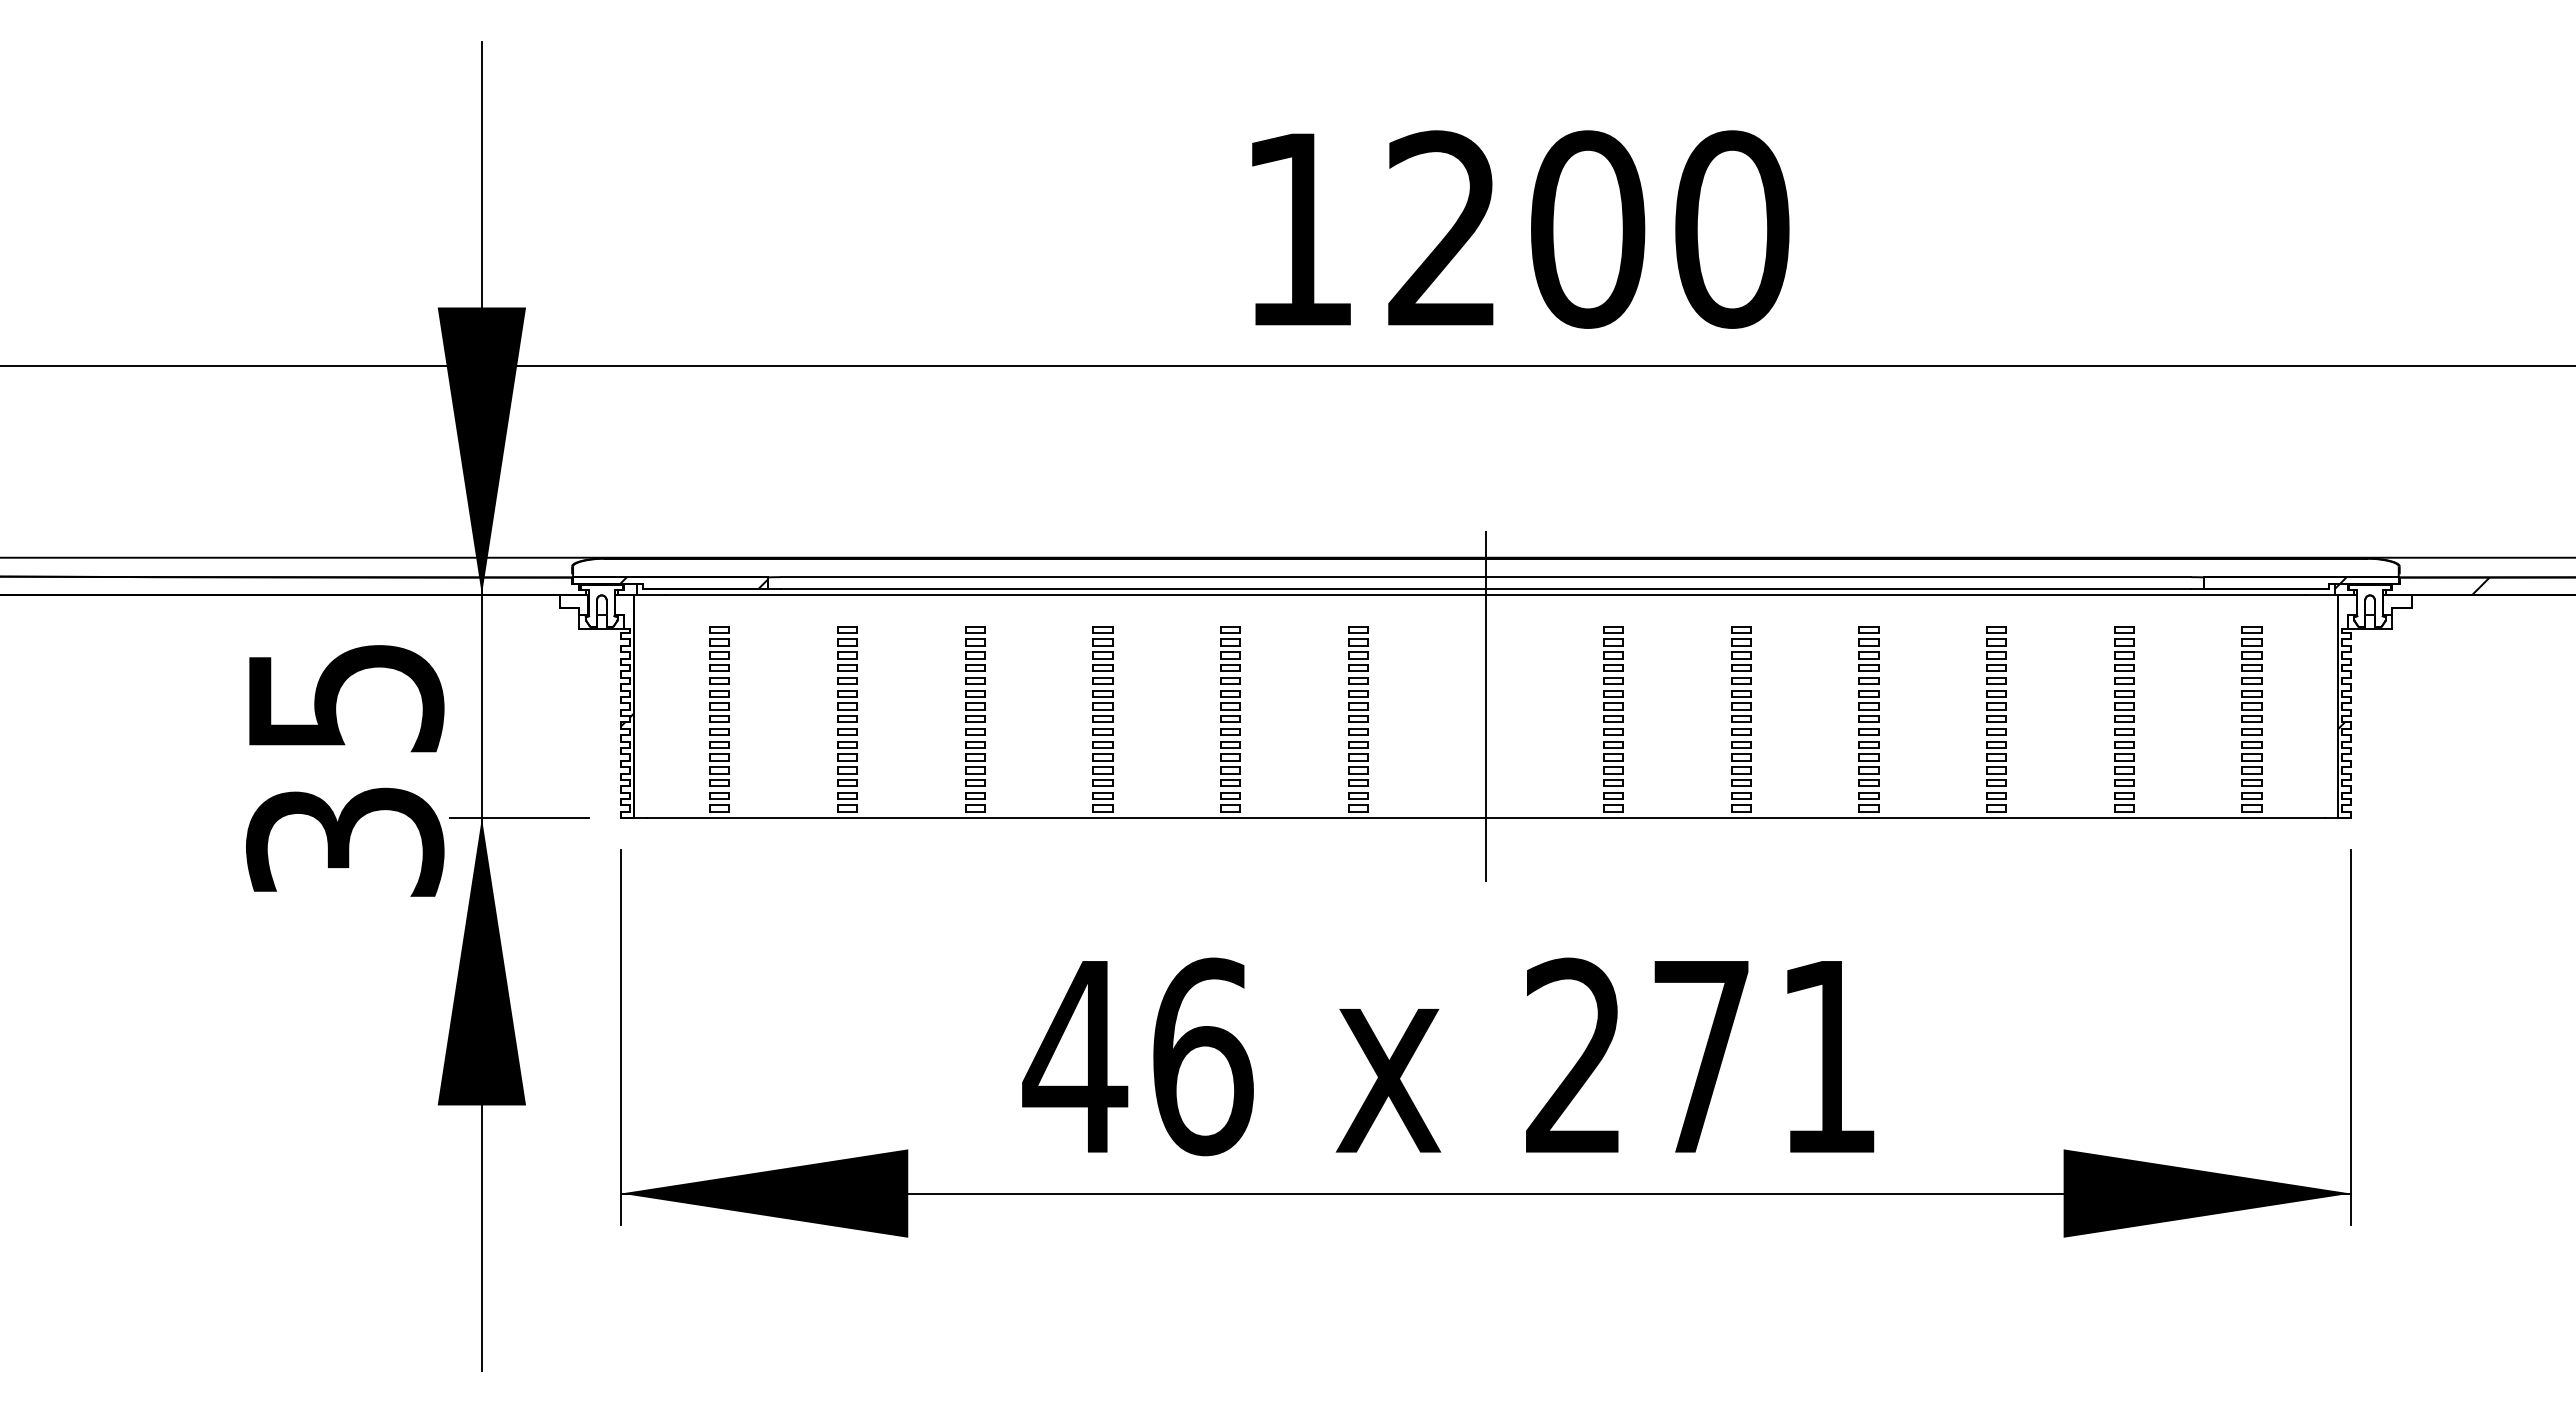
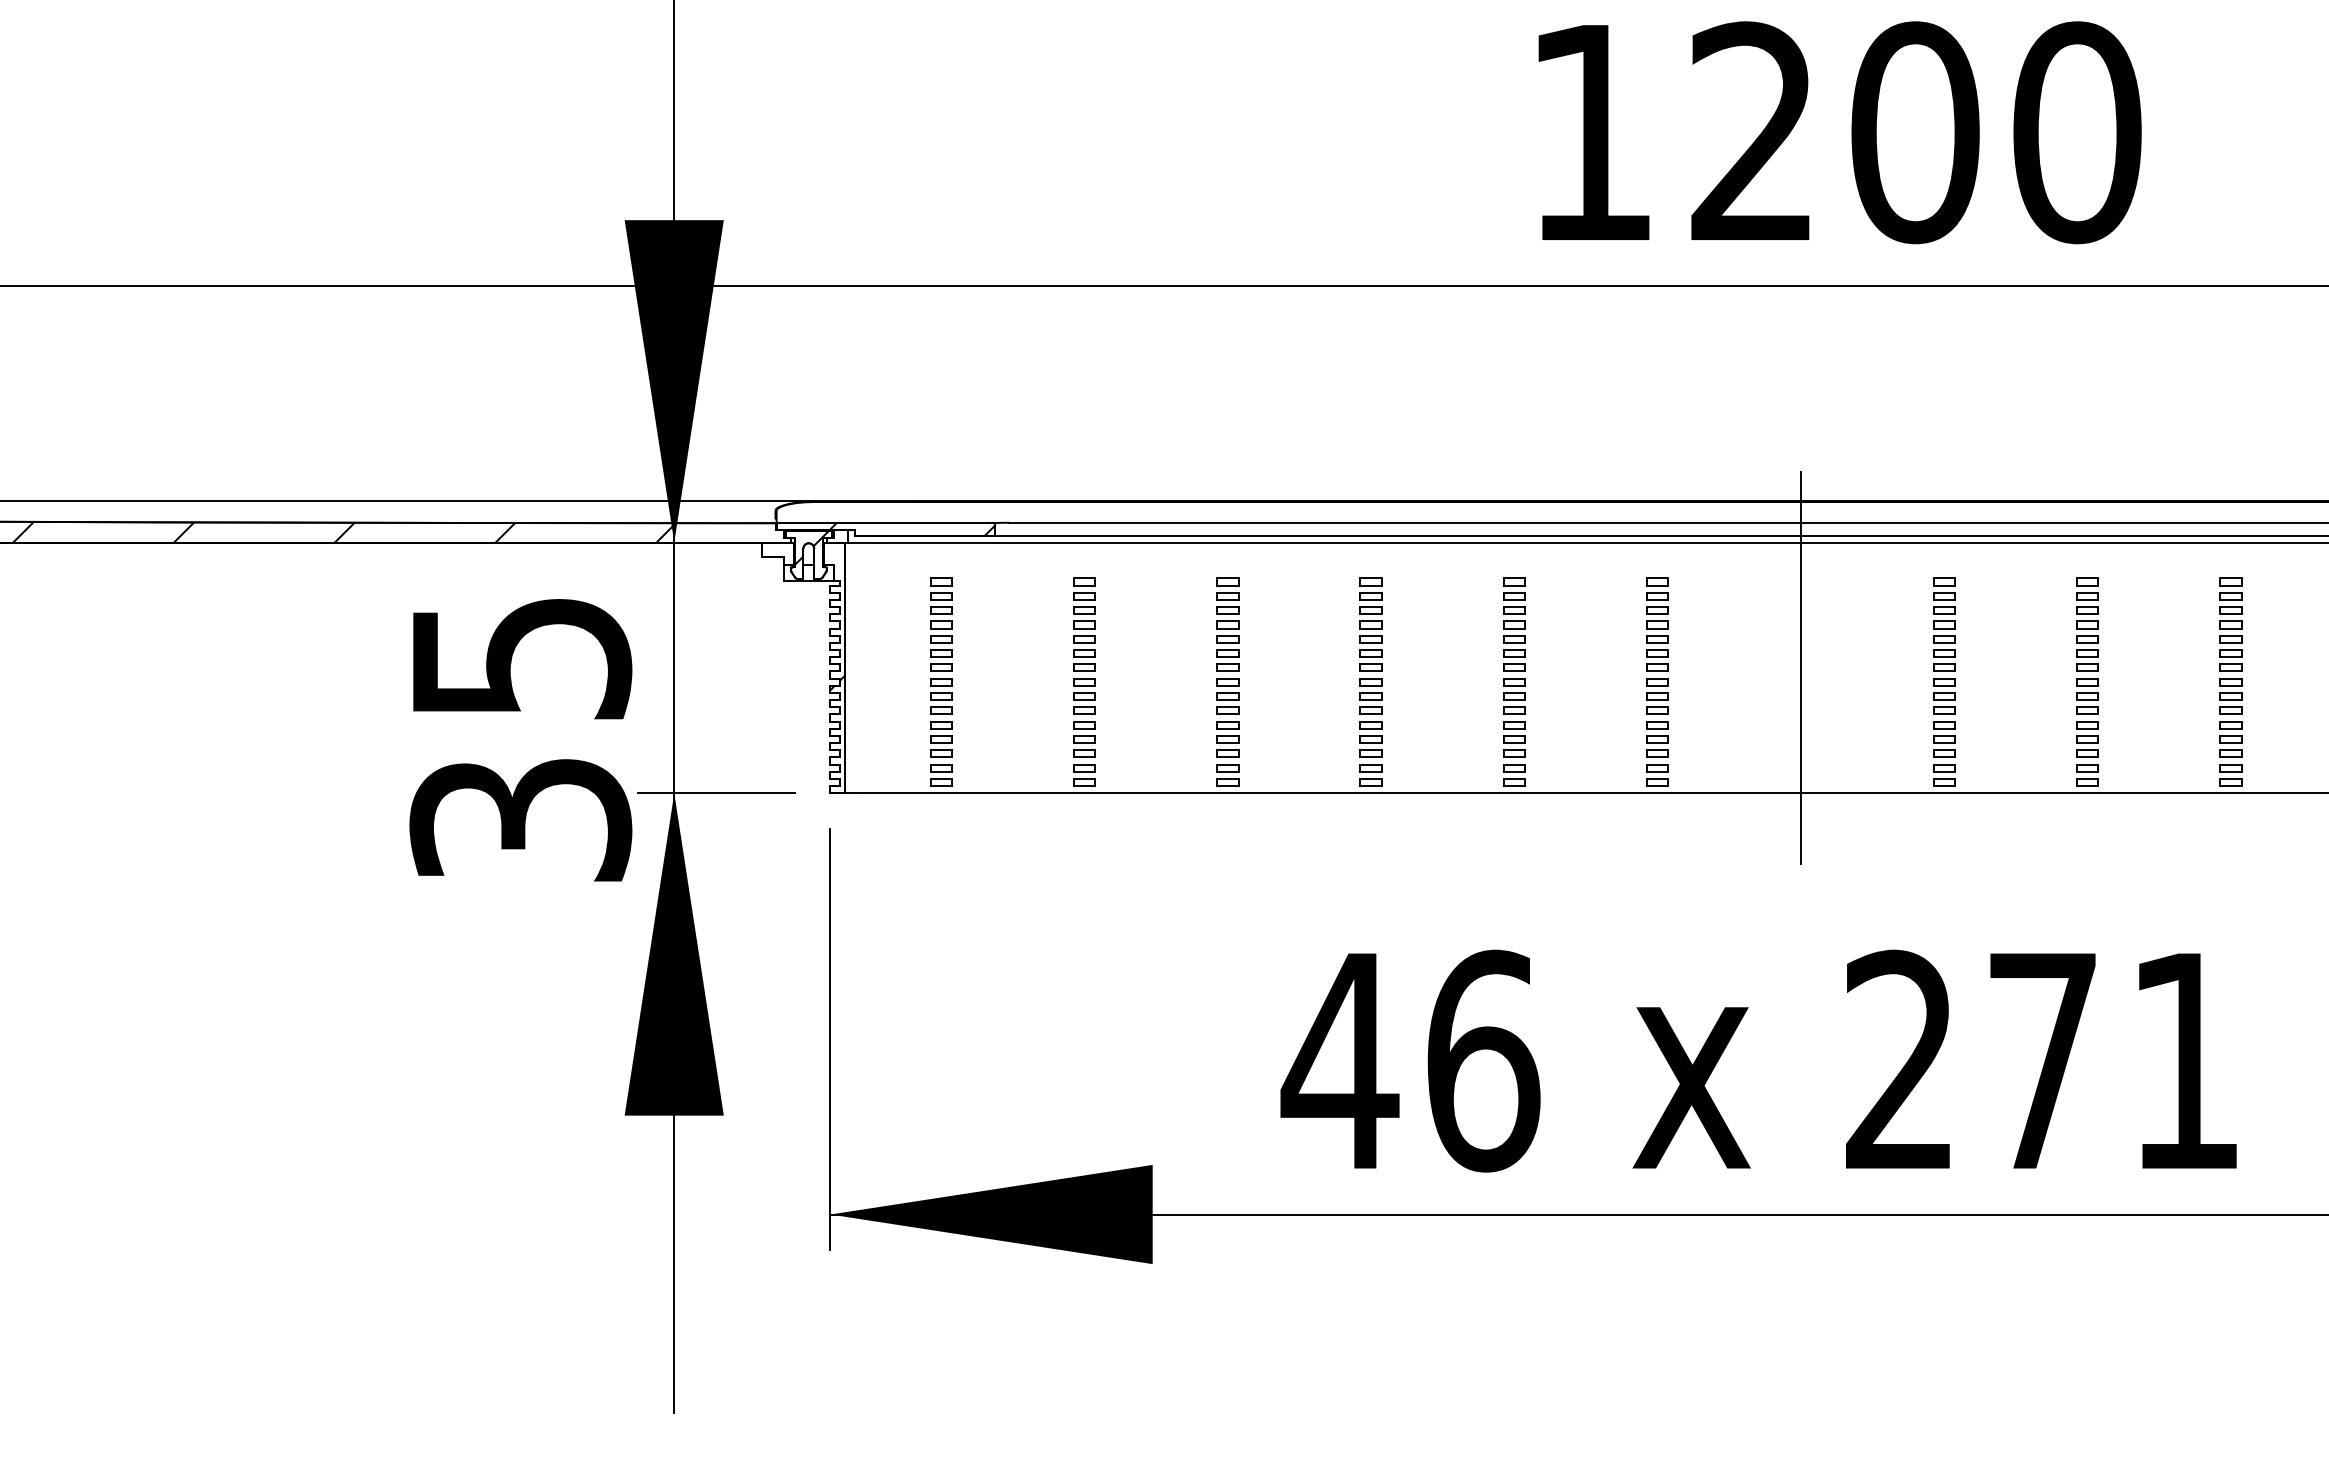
hatch: (259, 585) -> (424, 532), added
hatch: (602, 601) -> (809, 550), added

